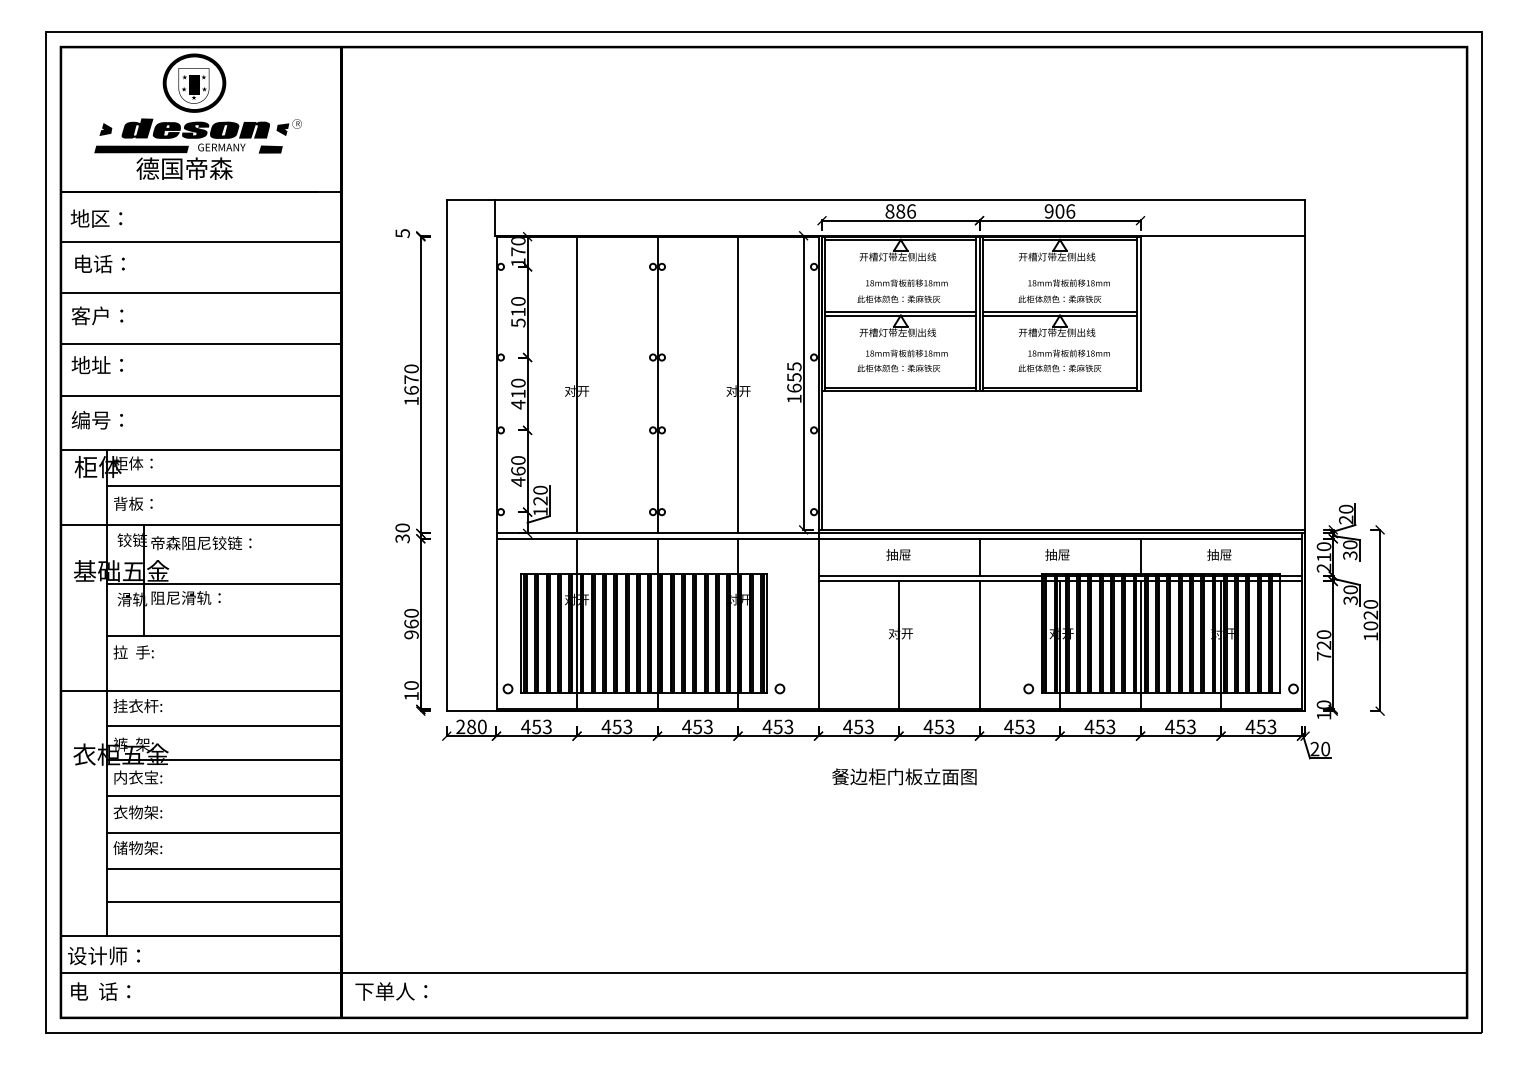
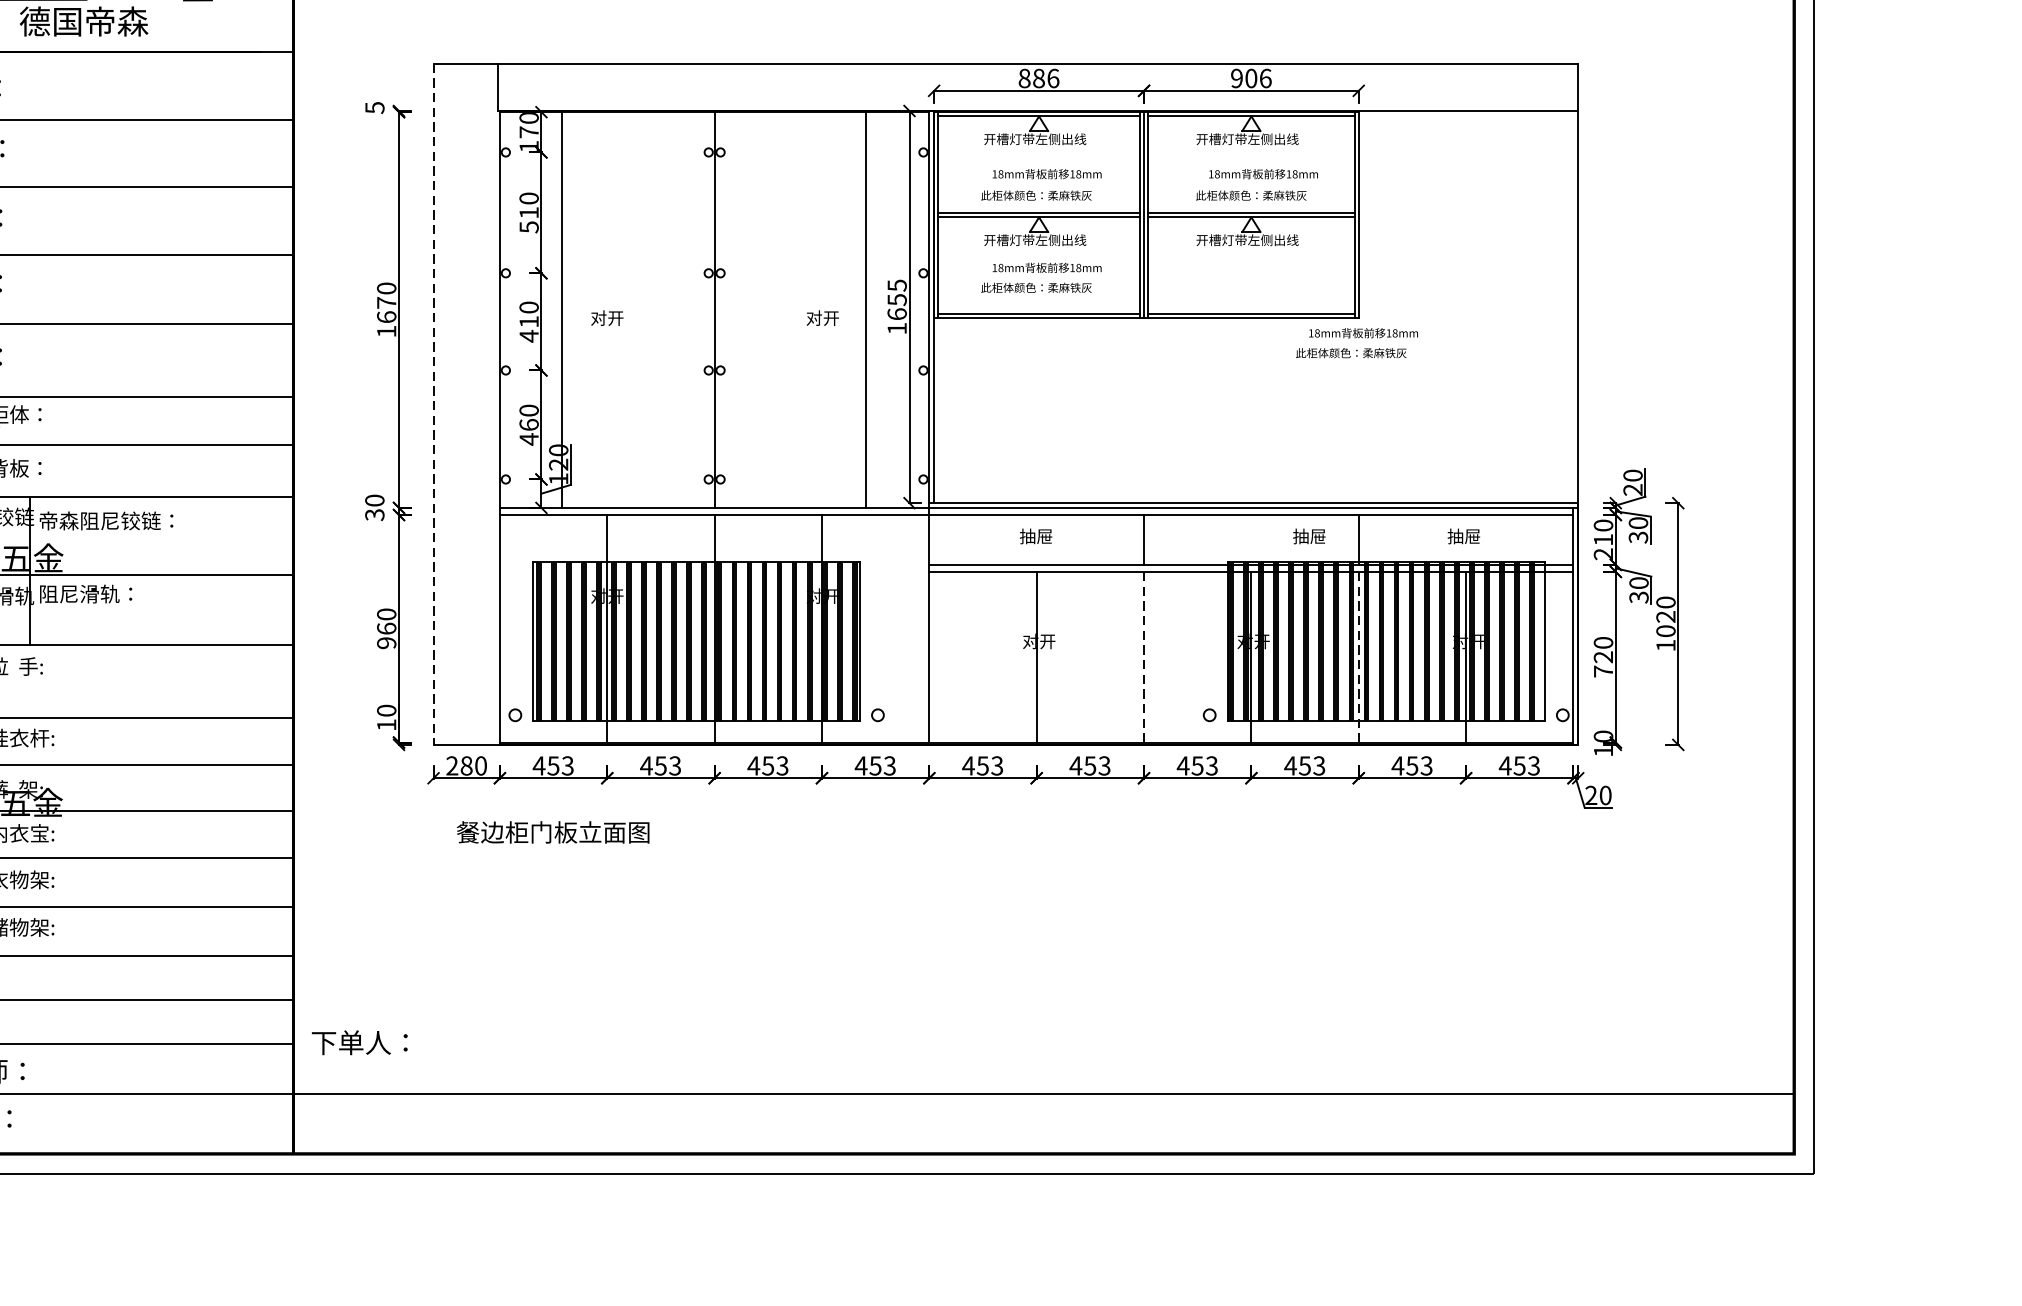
text: (1063, 360) -> (1356, 342), moved
line: (577, 384) -> (562, 309), moved
line: (738, 384) -> (866, 309), moved
line: (446, 456) -> (433, 405), solid -> dashed
text: (1057, 554) -> (1309, 535), moved
line: (979, 645) -> (1144, 657), solid -> dashed
line: (1140, 645) -> (1358, 657), solid -> dashed
text: (904, 776) -> (553, 832), moved
text: (391, 991) -> (359, 1042), moved

